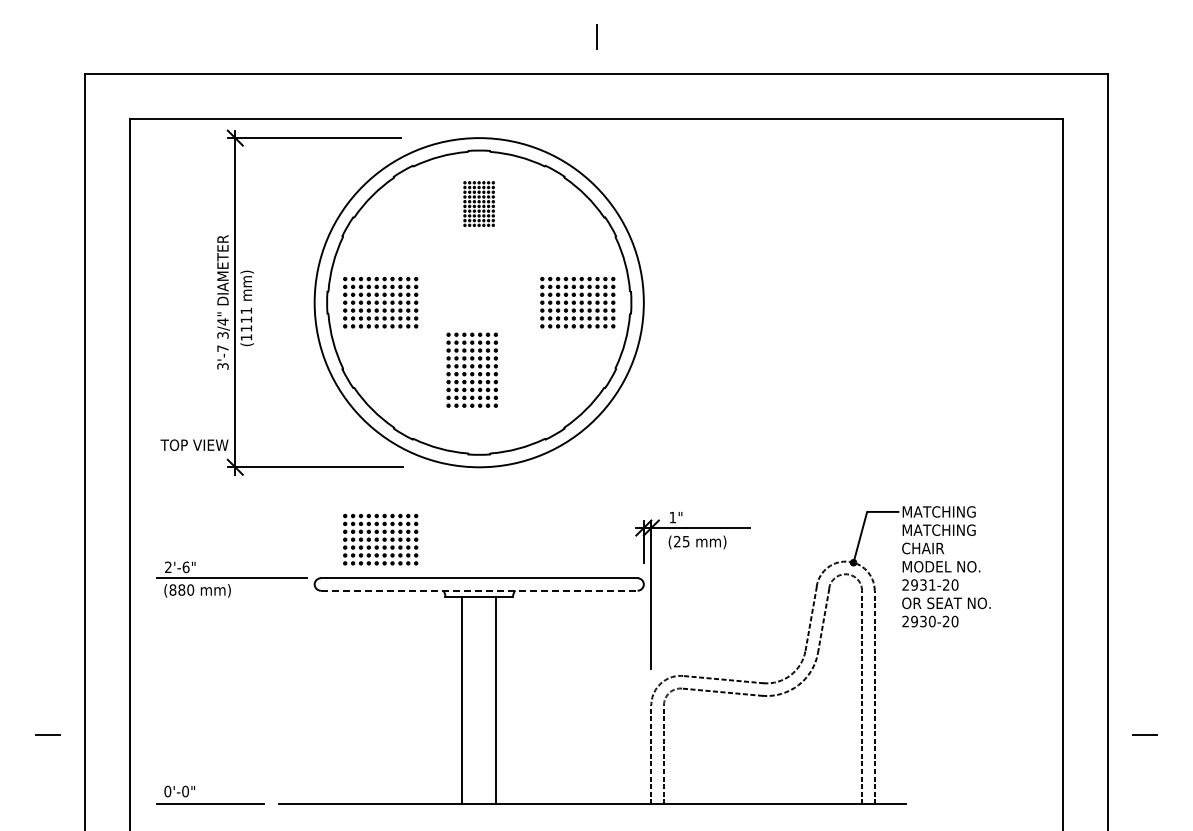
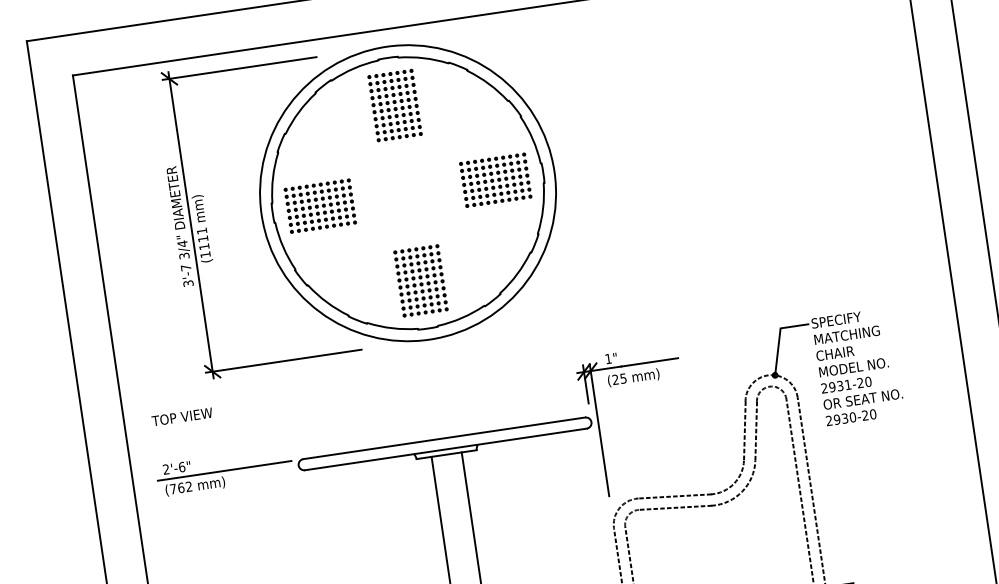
part: (478, 203) -> (394, 105), size x1.67
part: (471, 369) -> (420, 280), moved
text: (194, 444) -> (182, 416), moved
text: (938, 511) -> (844, 318), MATCHING -> SPECIFY
part: (380, 539) -> (351, 416), removed
text: (181, 589) -> (180, 487), (880 -> (762
line: (479, 590) -> (446, 449), dashed -> solid

